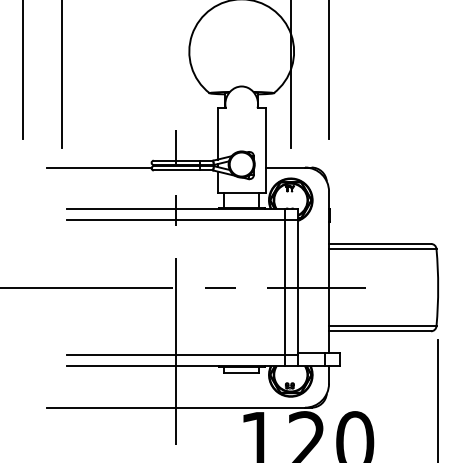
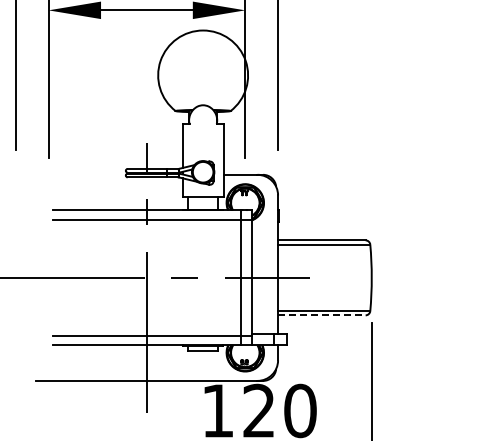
line: (98, 167) -> (80, 174), removed
line: (379, 331) -> (321, 315), solid -> dashed

